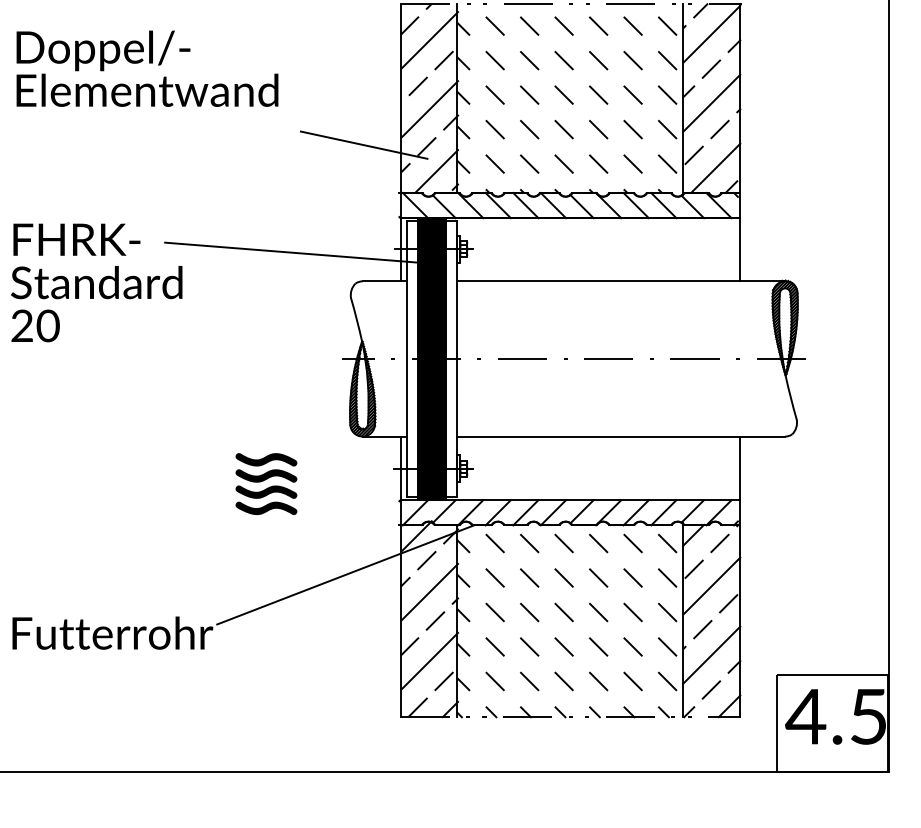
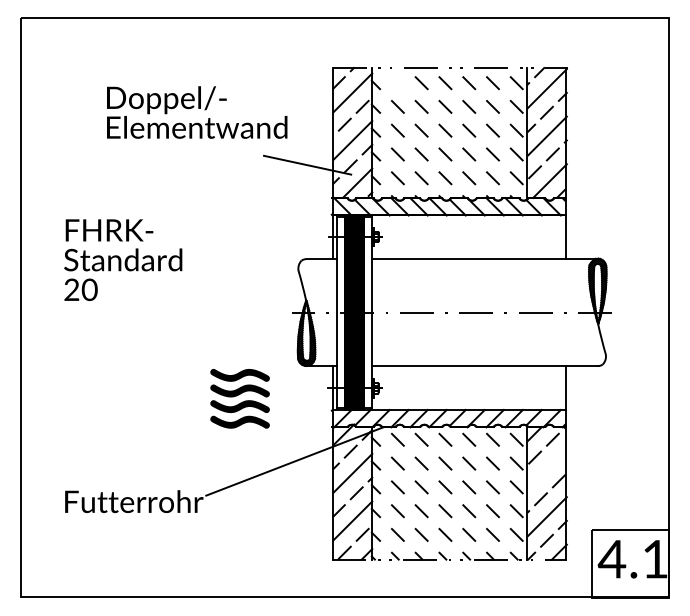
line: (494, 26) -> (397, 83), removed
text: (147, 68) -> (197, 112), moved
line: (292, 252) -> (258, 239), removed
part: (266, 483) -> (240, 398), size x1.4
line: (710, 585) -> (546, 468), removed
text: (868, 717) -> (655, 559), 4.5 -> 4.1

